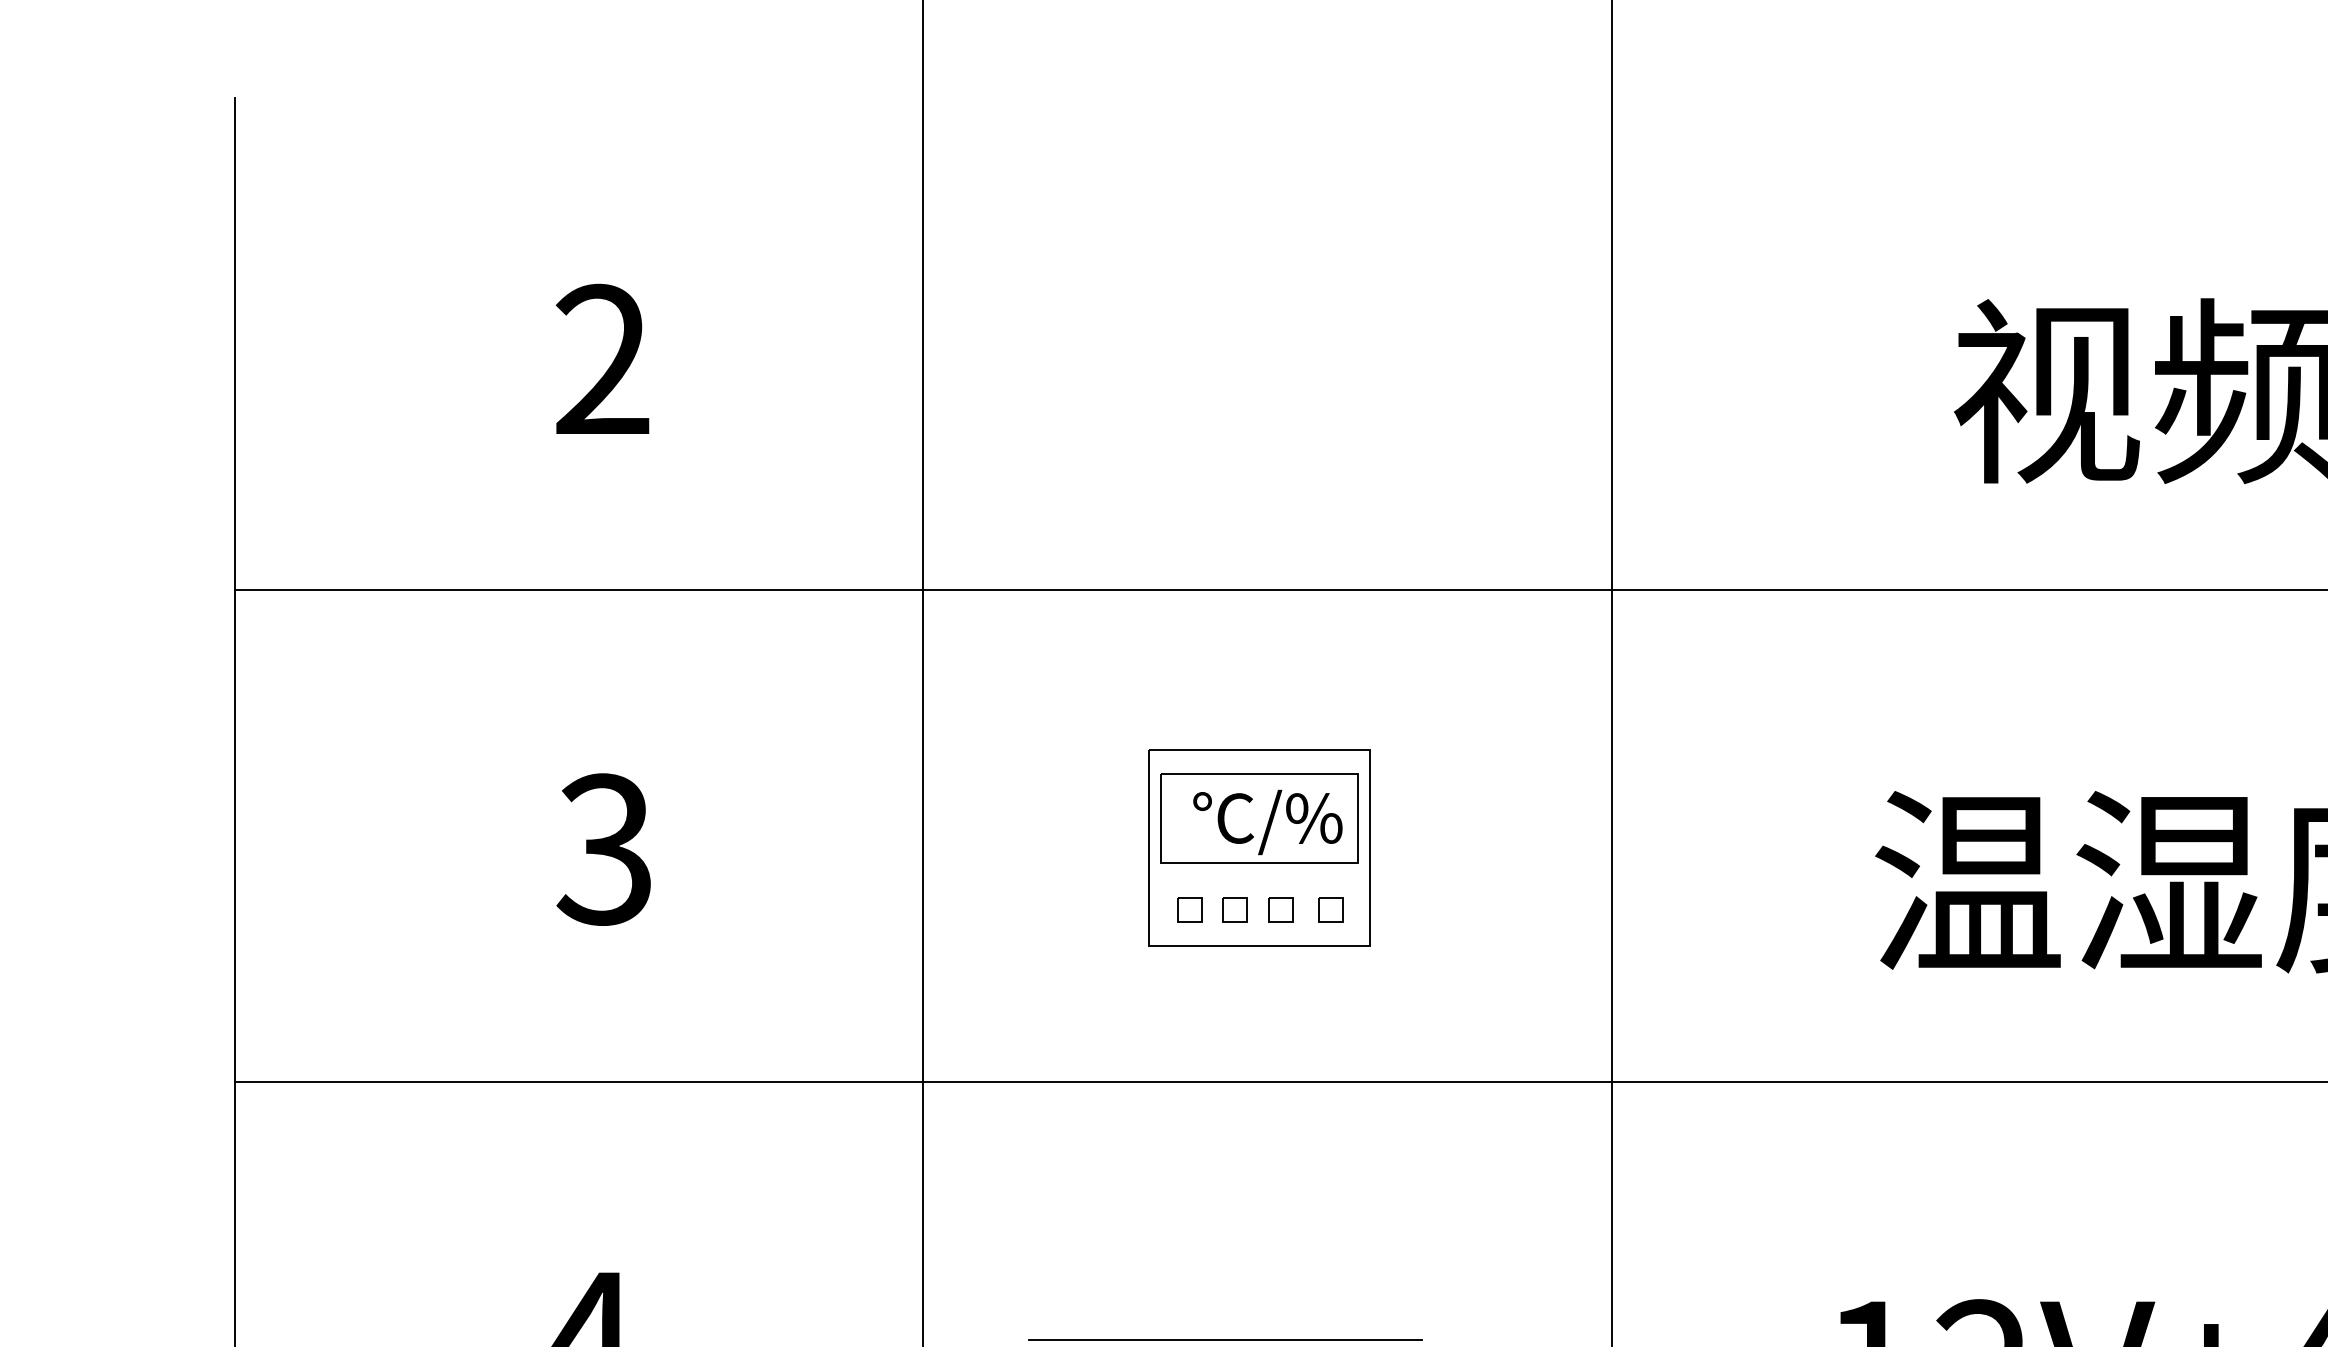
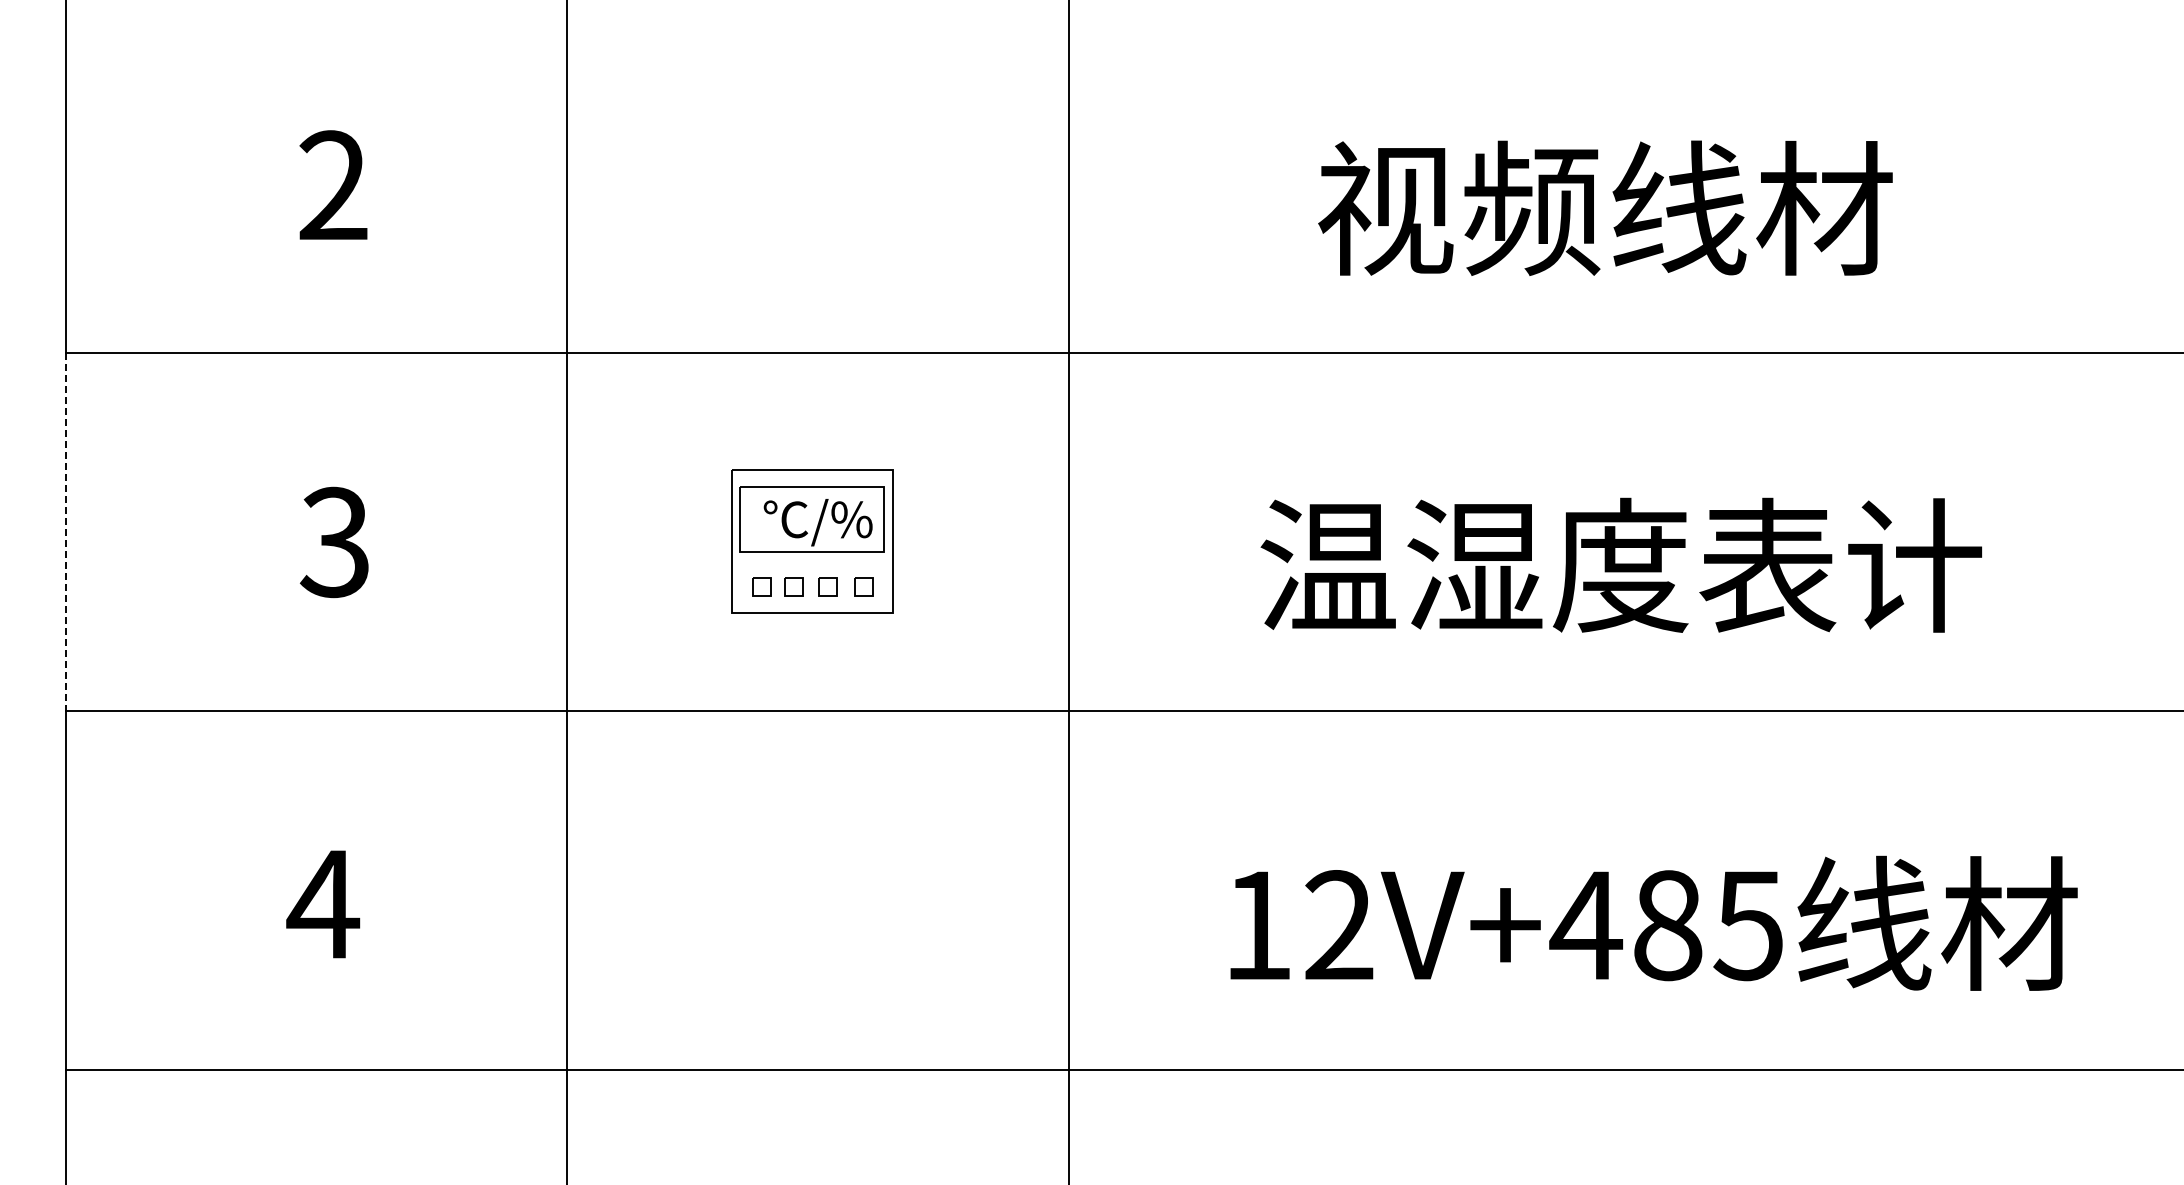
line: (234, 835) -> (65, 532), solid -> dashed
line: (1224, 1339) -> (786, 899), removed

